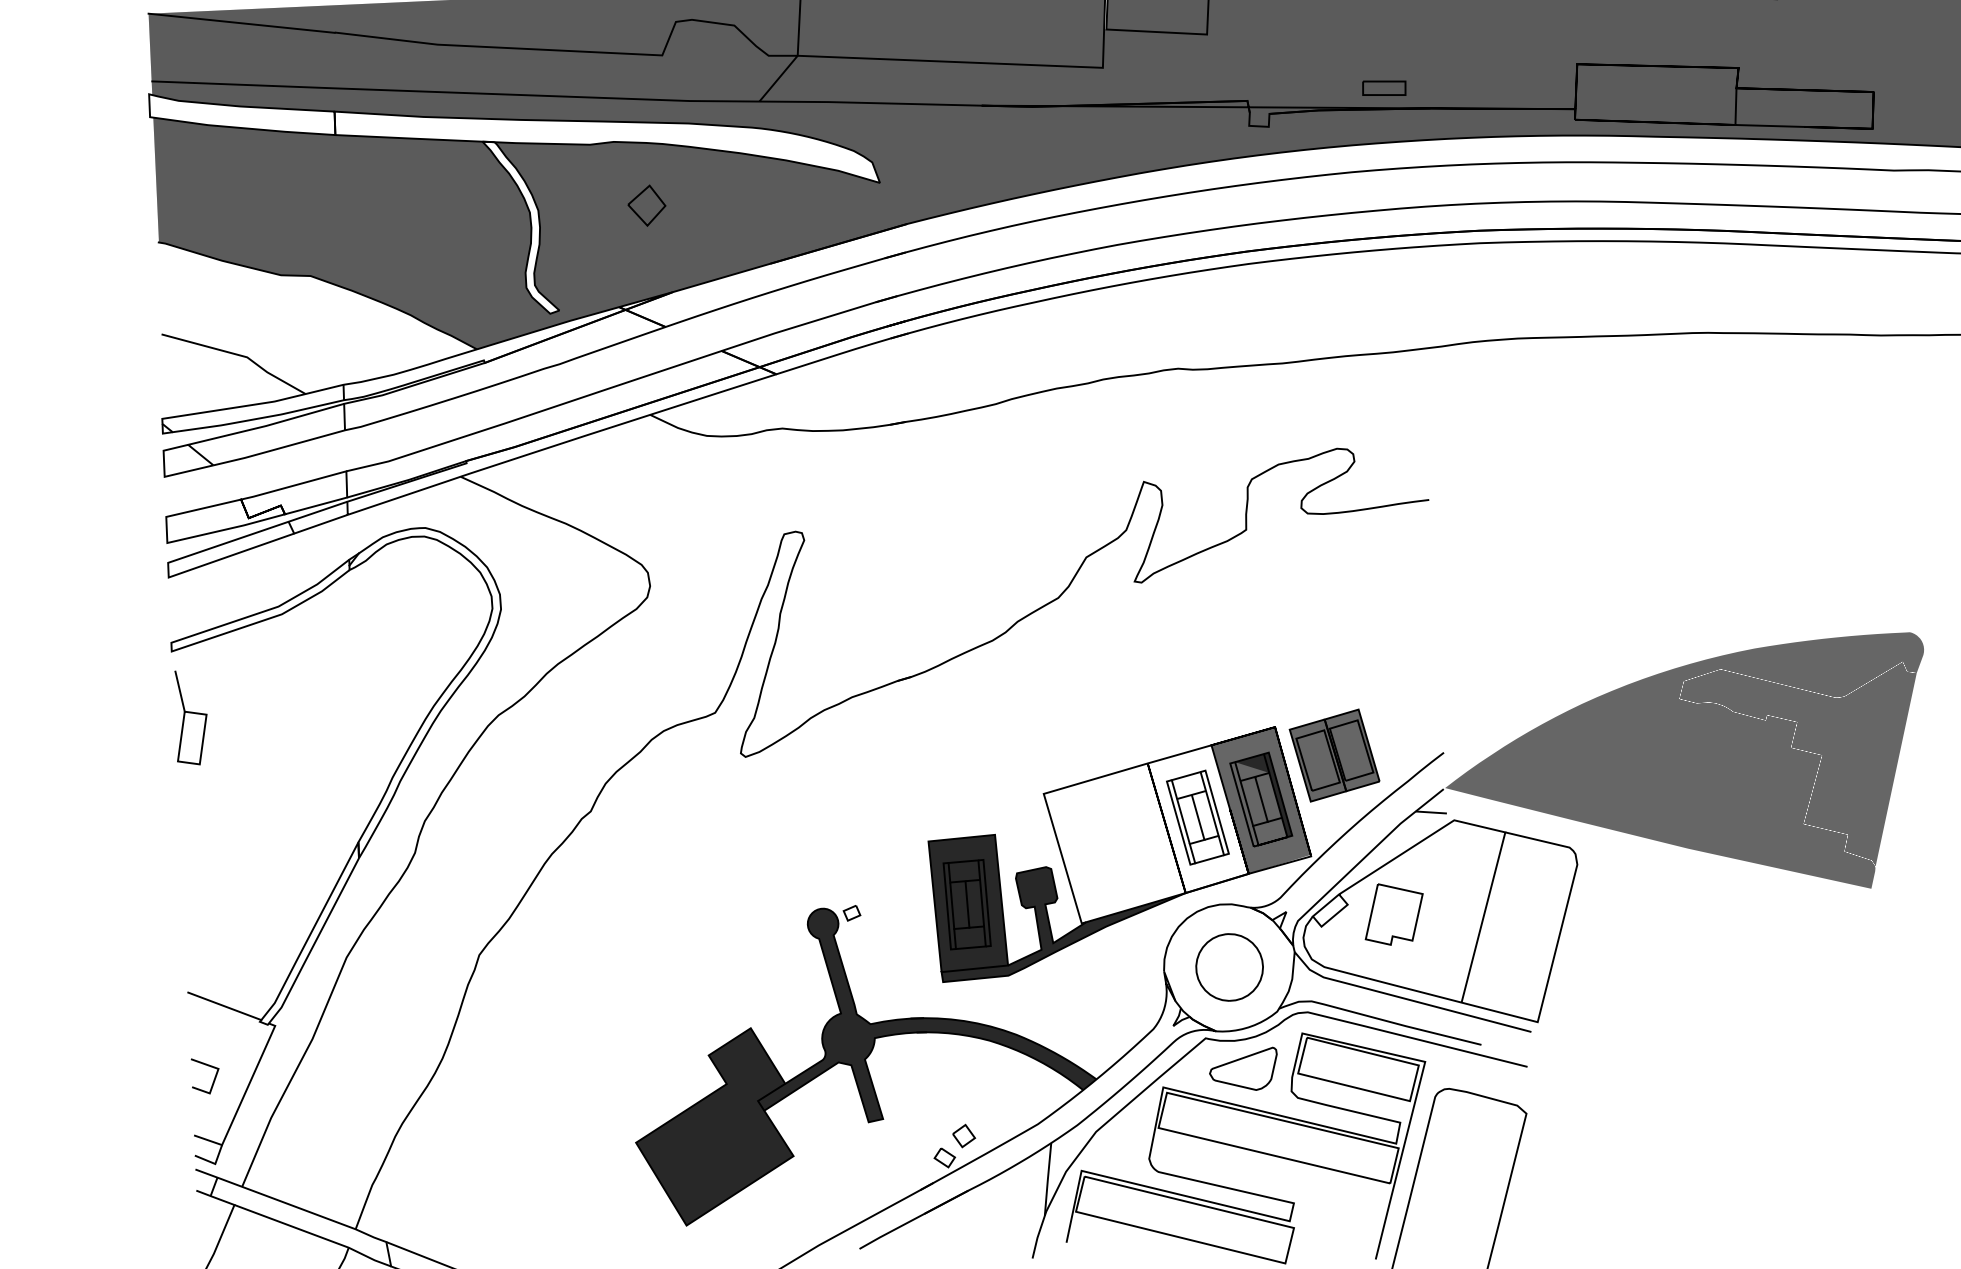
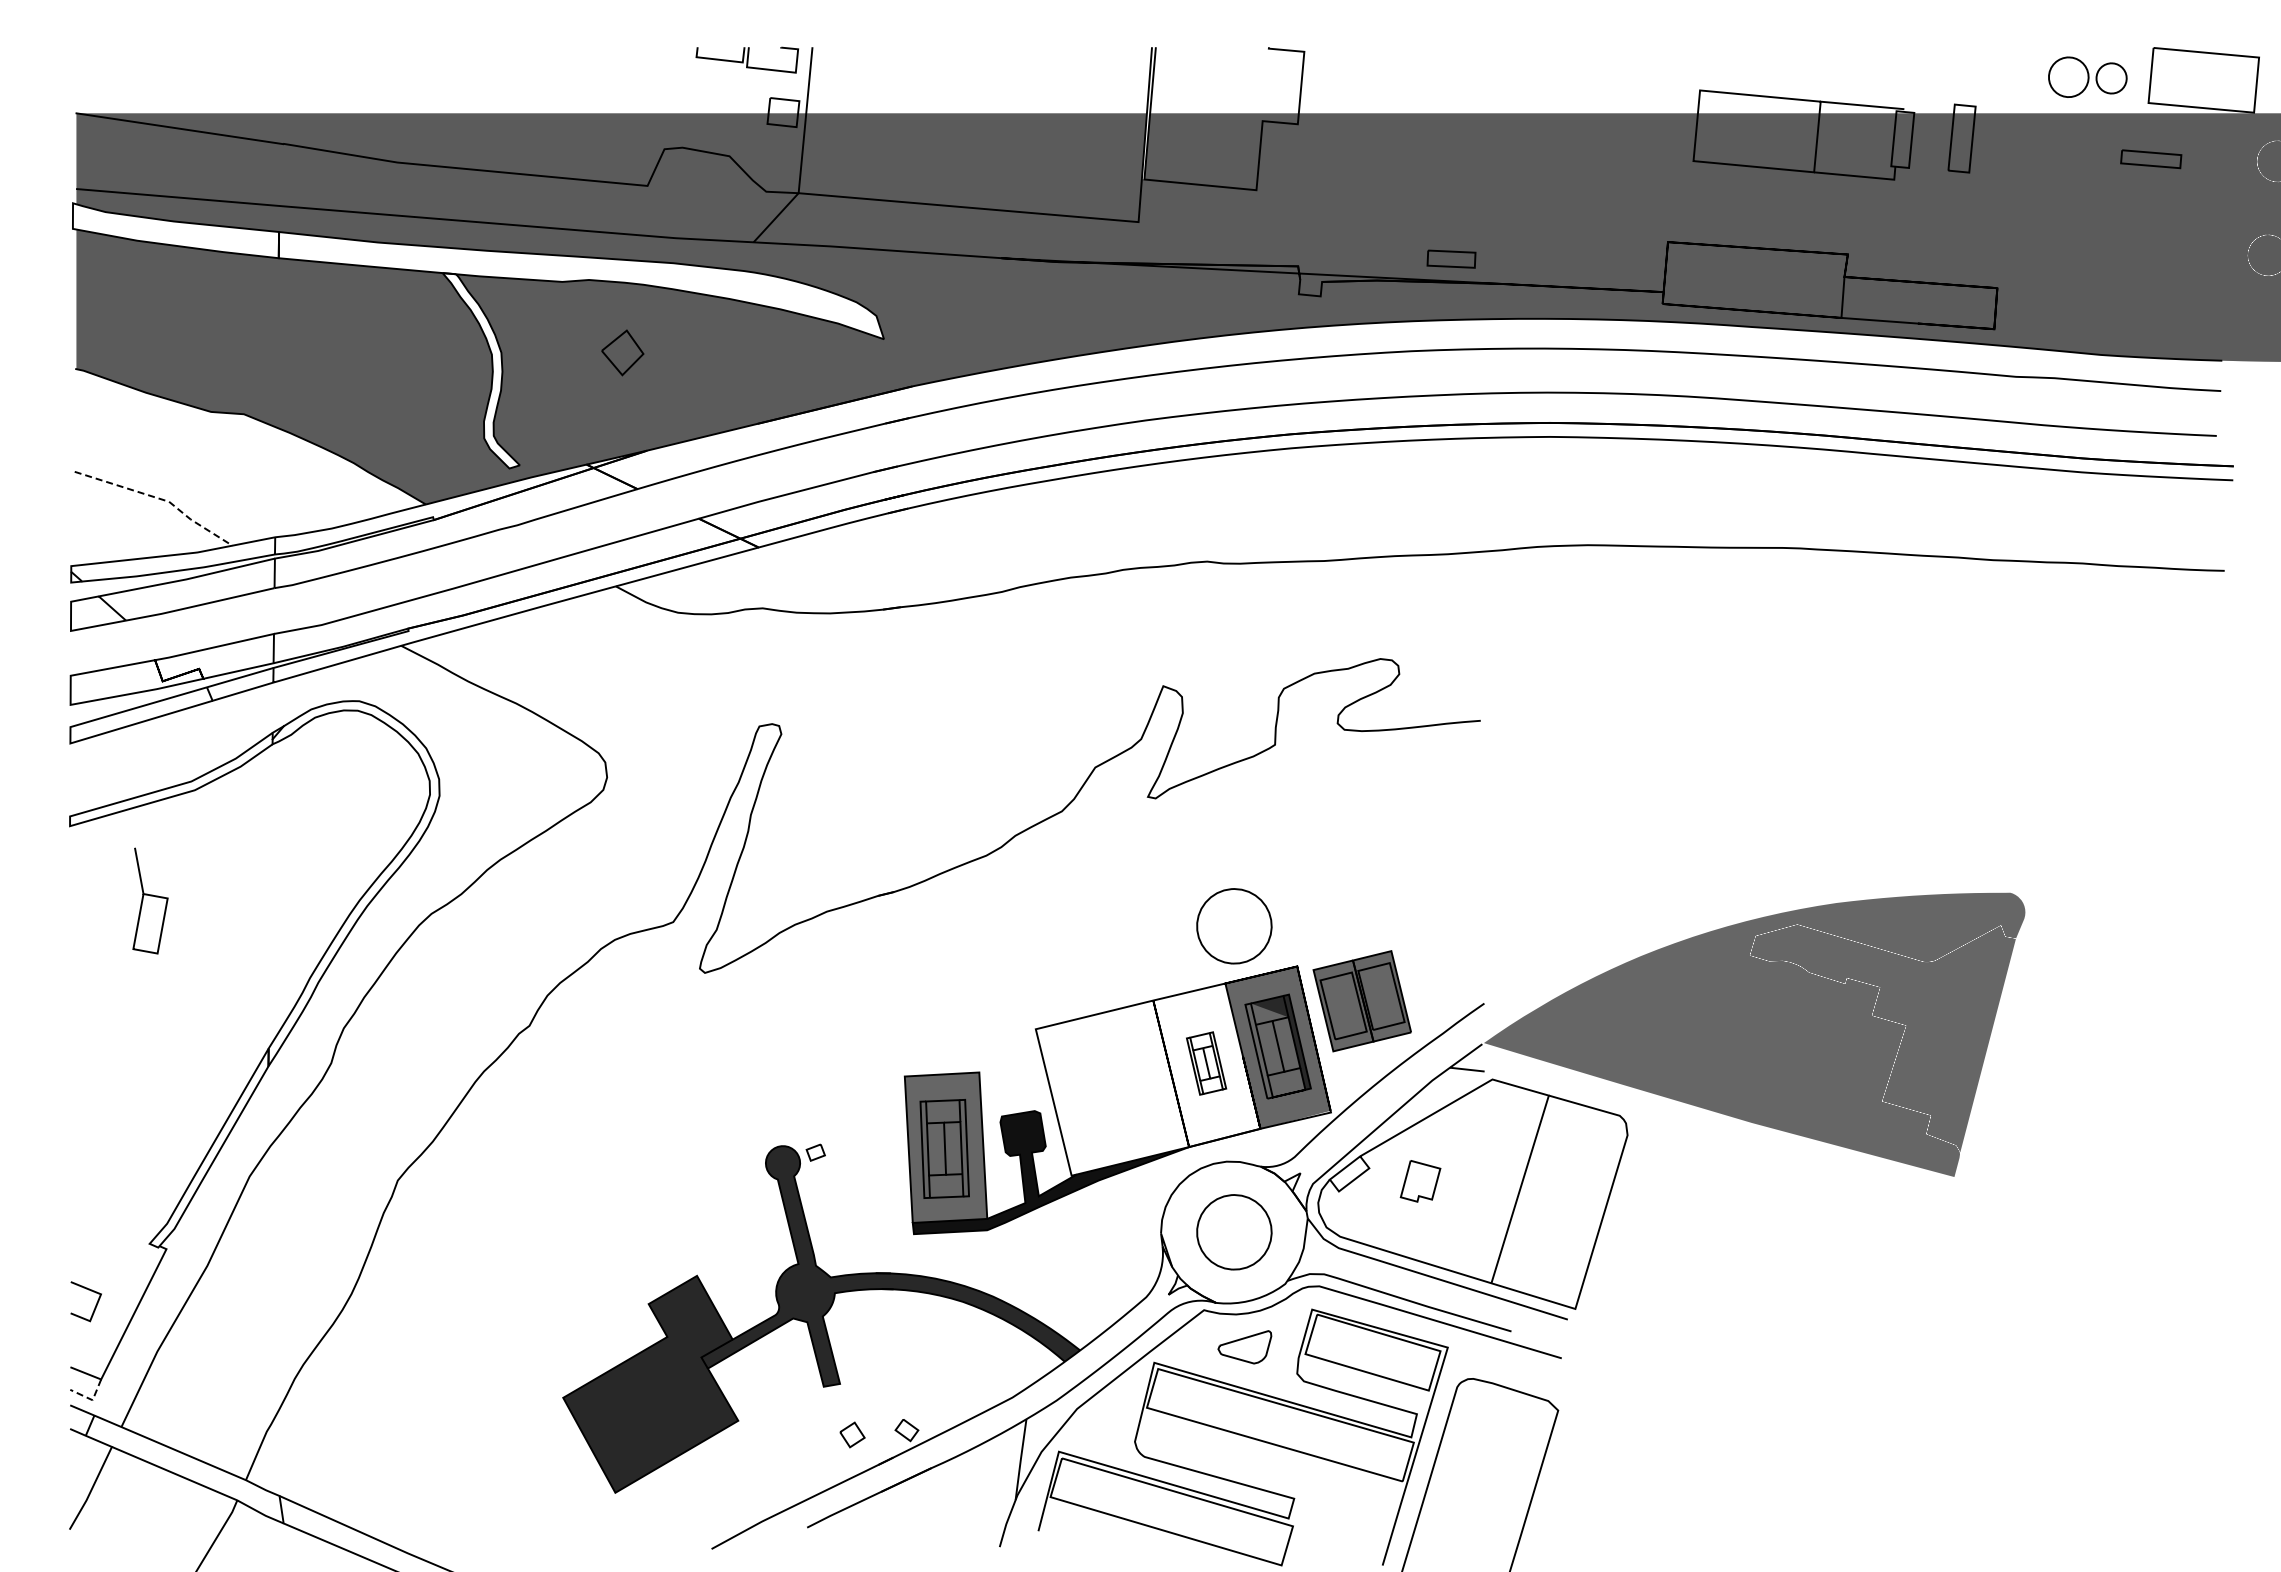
line: (238, 354) -> (159, 498), solid -> dashed
part: (1217, 693) -> (1234, 926), added
curve: (191, 713) -> (150, 896), moved
part: (1197, 817) -> (1206, 1063), size x0.6
part: (1394, 914) -> (1420, 1181), size x0.6
line: (225, 1006) -> (111, 1224), removed
part: (1243, 1070) -> (1244, 1347), size x0.7
part: (964, 1135) -> (852, 1434), moved
line: (214, 1163) -> (91, 1399), solid -> dashed

